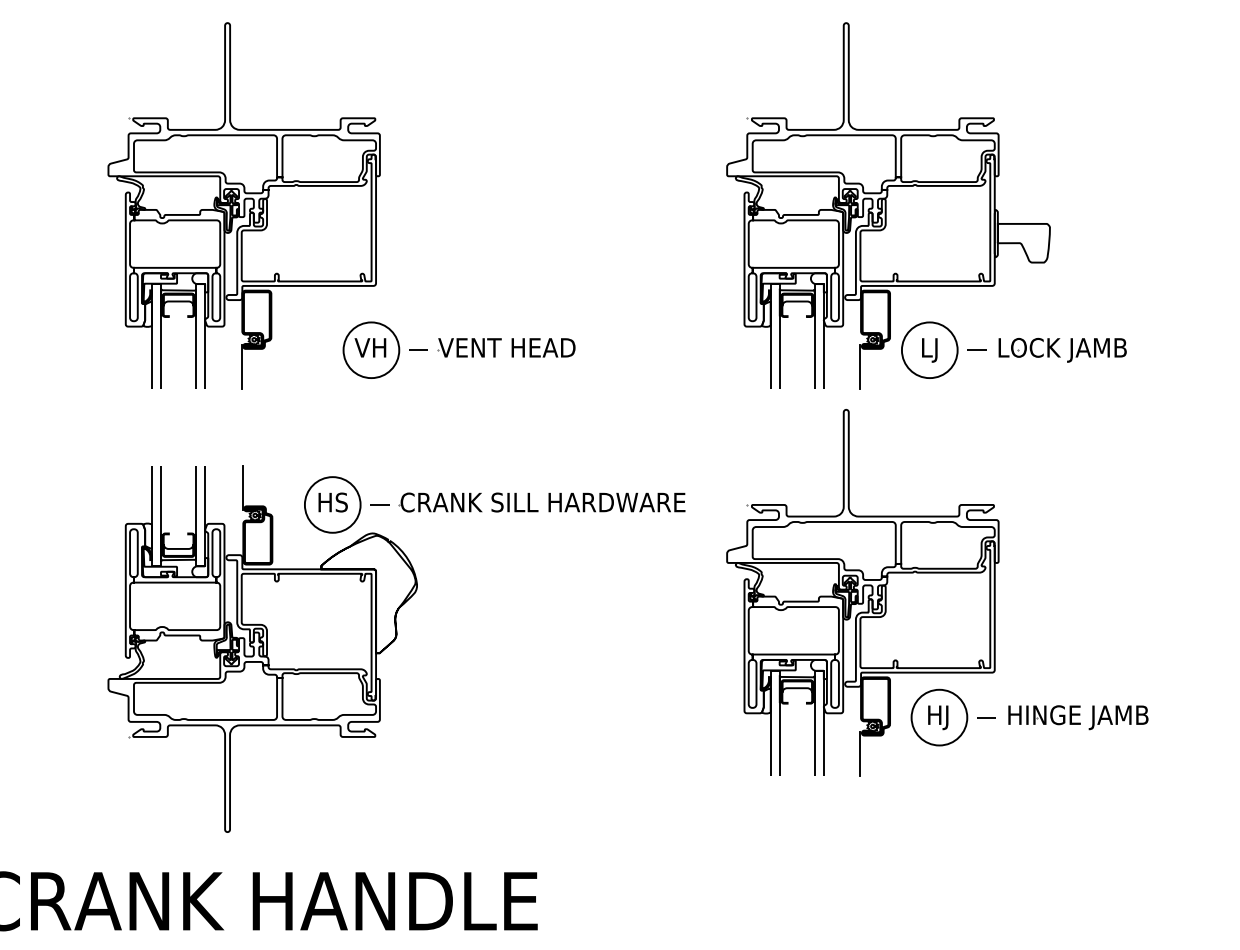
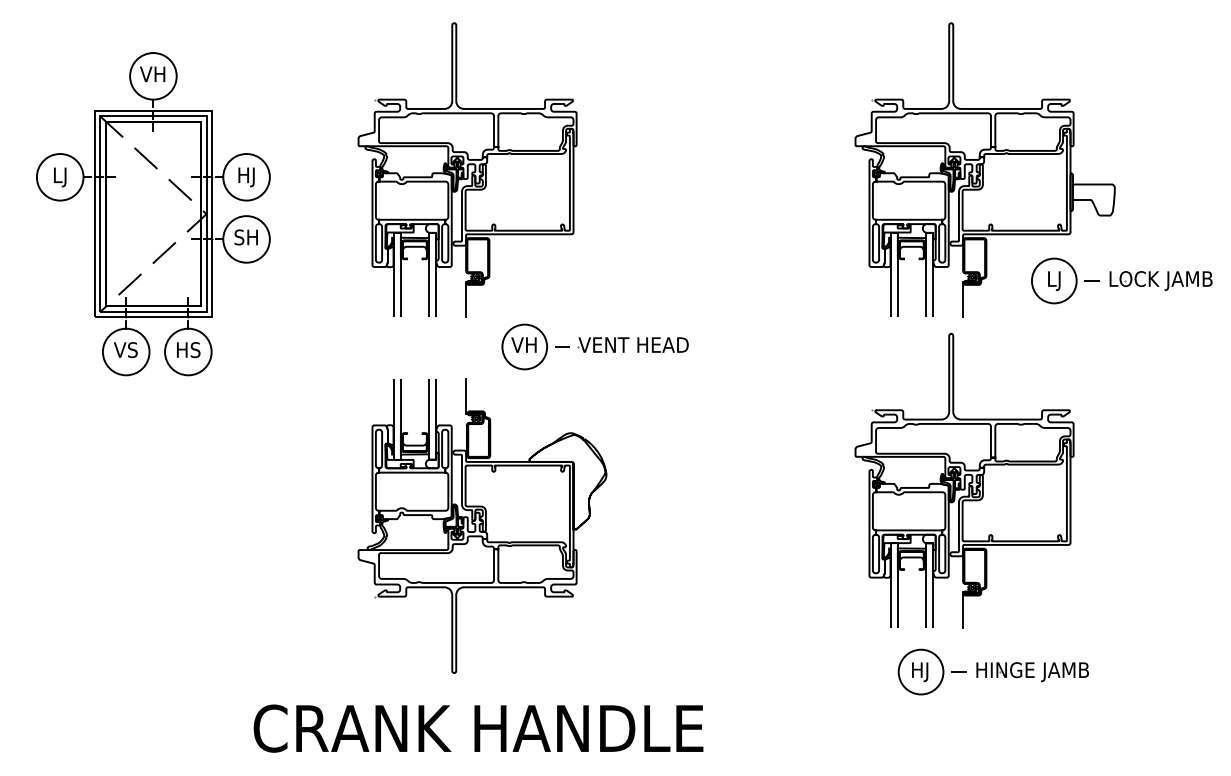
part: (458, 349) -> (594, 346), moved
part: (1013, 349) -> (1121, 280), moved
part: (494, 505) -> (668, 410), removed
part: (1028, 716) -> (992, 671), moved

